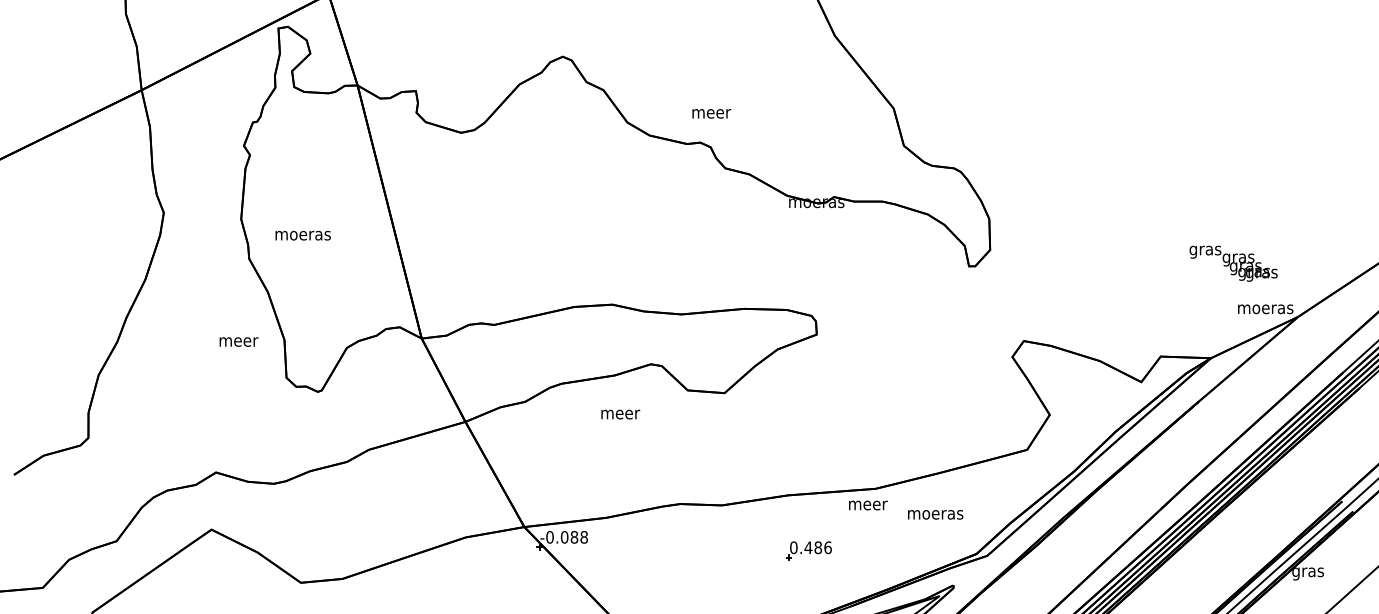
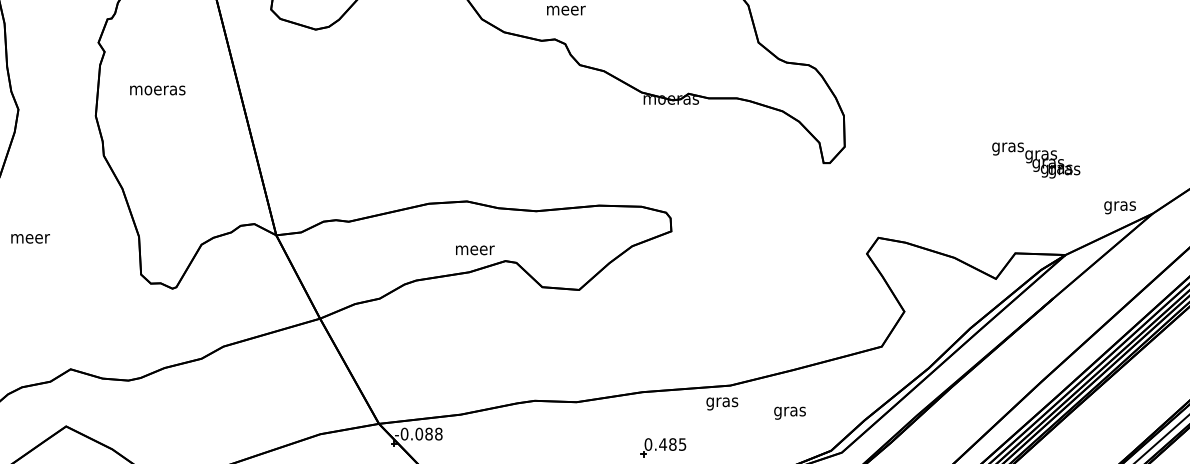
text: (302, 235) -> (157, 90), moved
text: (1233, 263) -> (1036, 160), moved
text: (1265, 310) -> (1120, 207), moeras -> gras
text: (238, 341) -> (30, 238), moved
text: (620, 414) -> (475, 250), moved
text: (868, 506) -> (723, 403), meer -> gras
text: (935, 516) -> (790, 413), moeras -> gras
text: (827, 547) -> (682, 444), 0.486 -> 0.485

